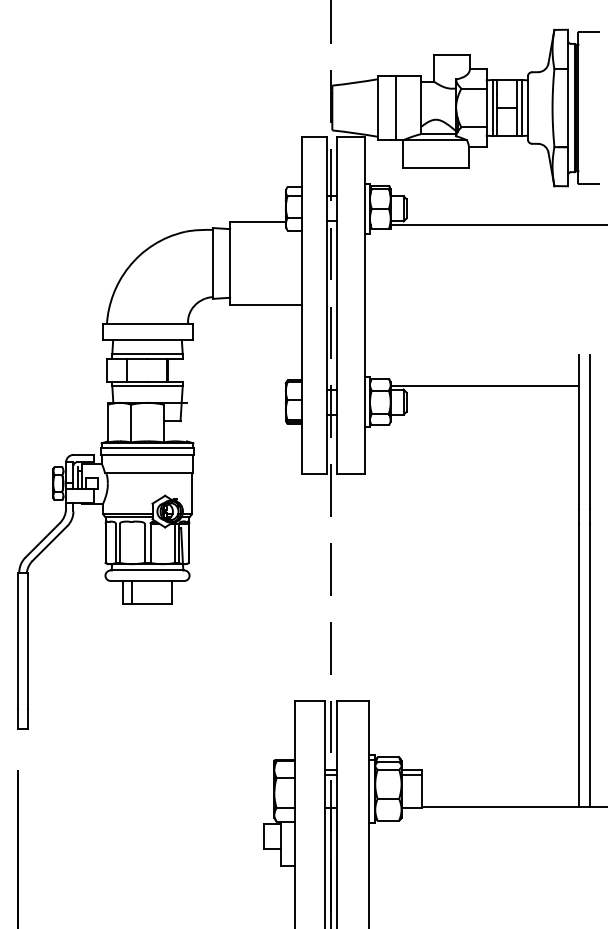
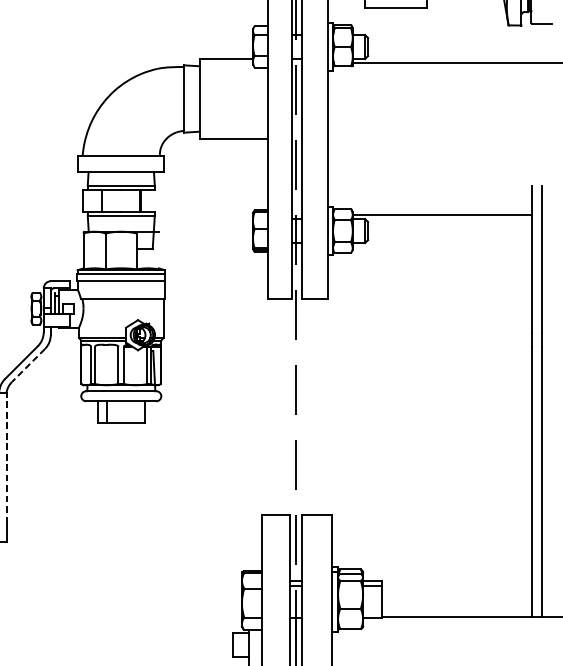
line: (49, 543) -> (27, 365), solid -> dashed
line: (27, 640) -> (7, 457), solid -> dashed

